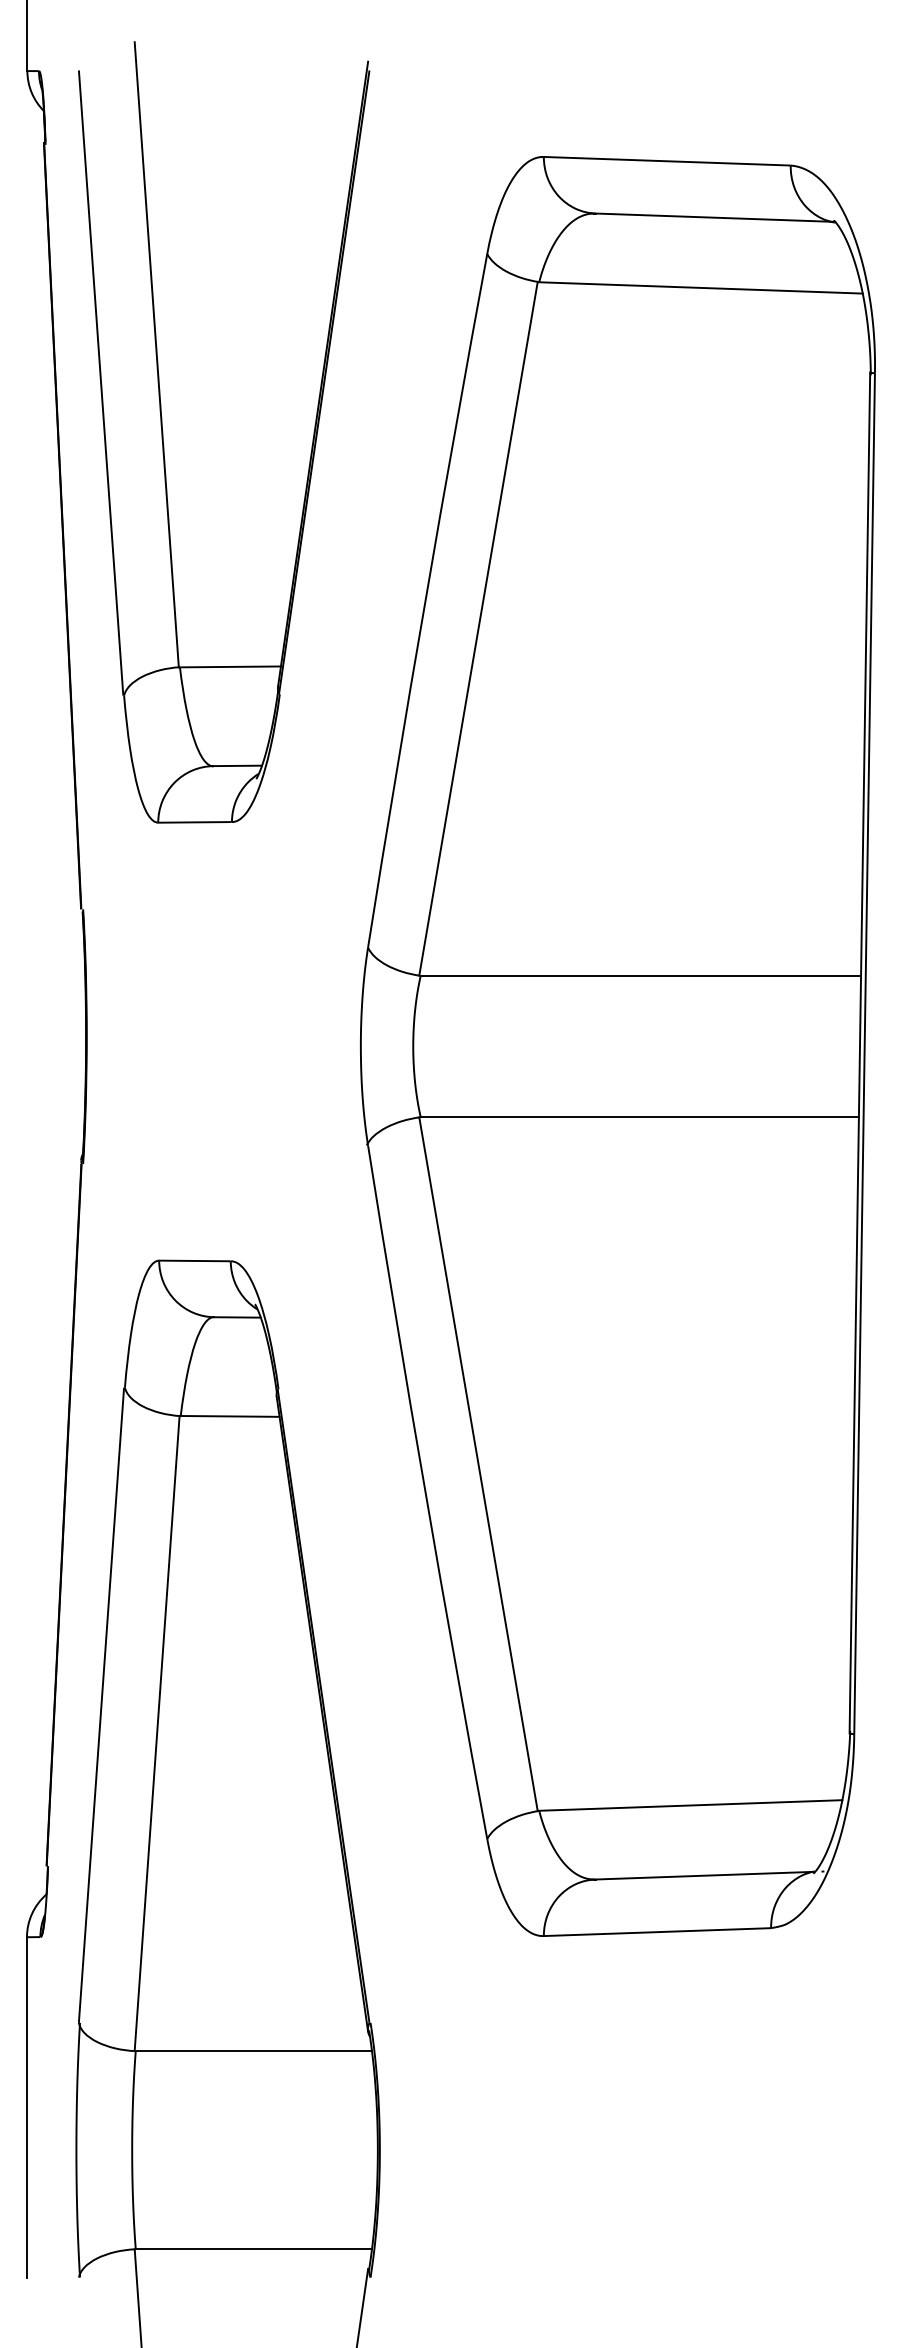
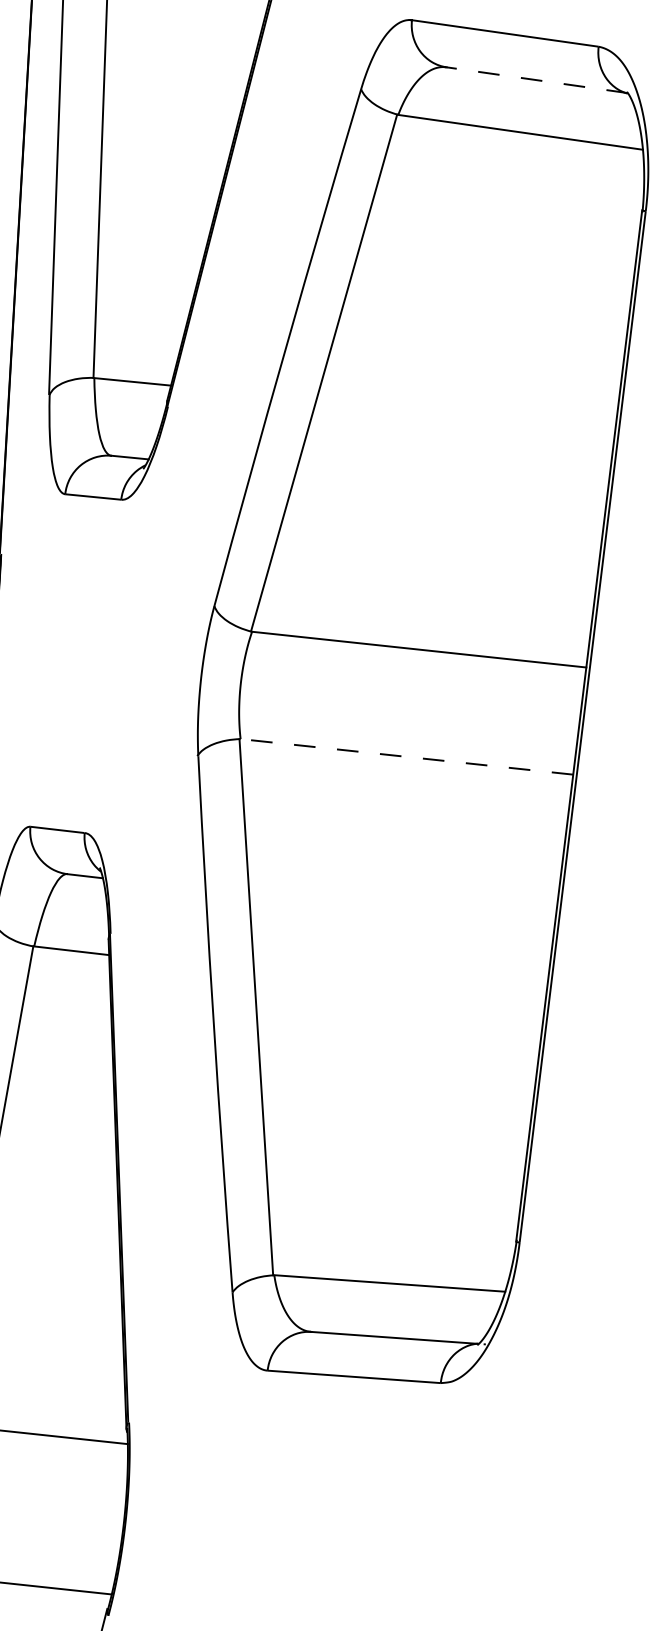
line: (715, 217) -> (537, 80), solid -> dashed
line: (639, 1117) -> (406, 757), solid -> dashed

